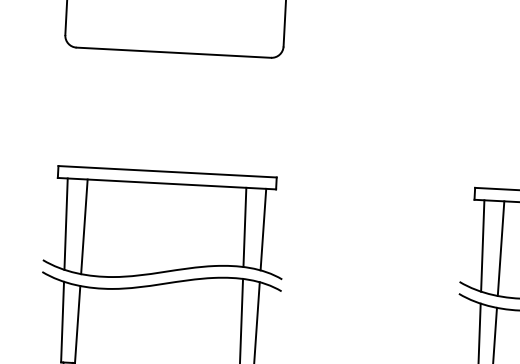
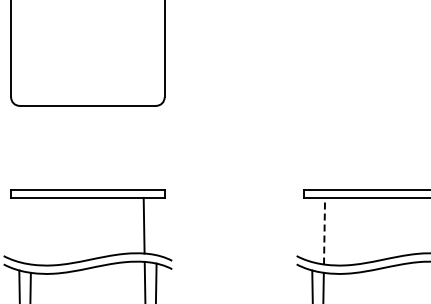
line: (65, 223) -> (18, 229), removed
line: (84, 225) -> (31, 230), removed
line: (262, 229) -> (156, 226), removed
line: (482, 245) -> (311, 229), removed
line: (501, 247) -> (324, 230), solid -> dashed

